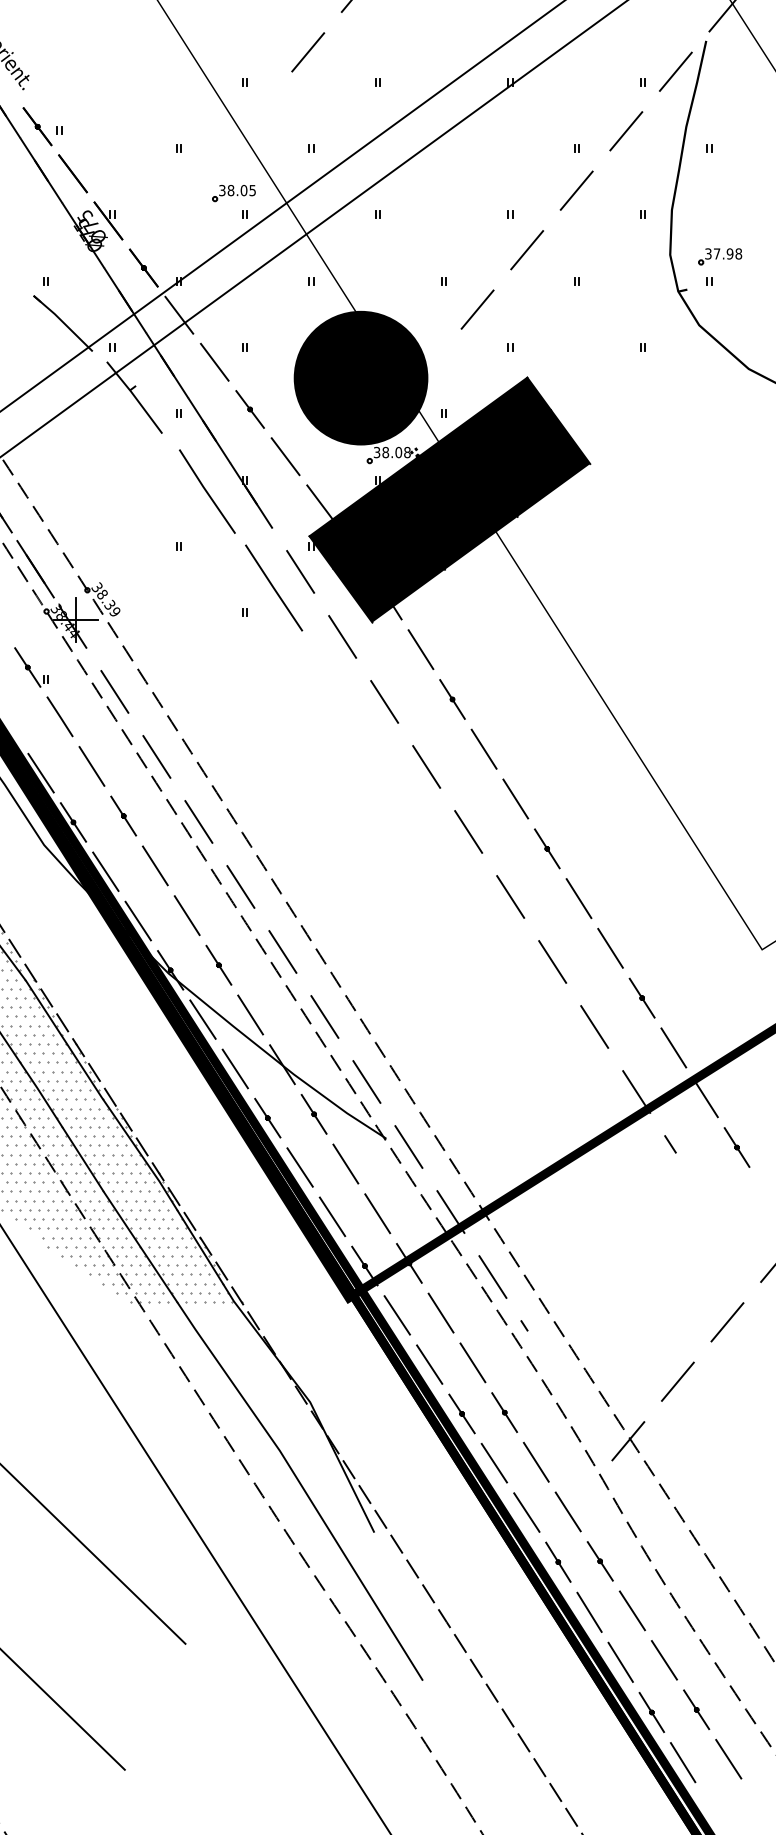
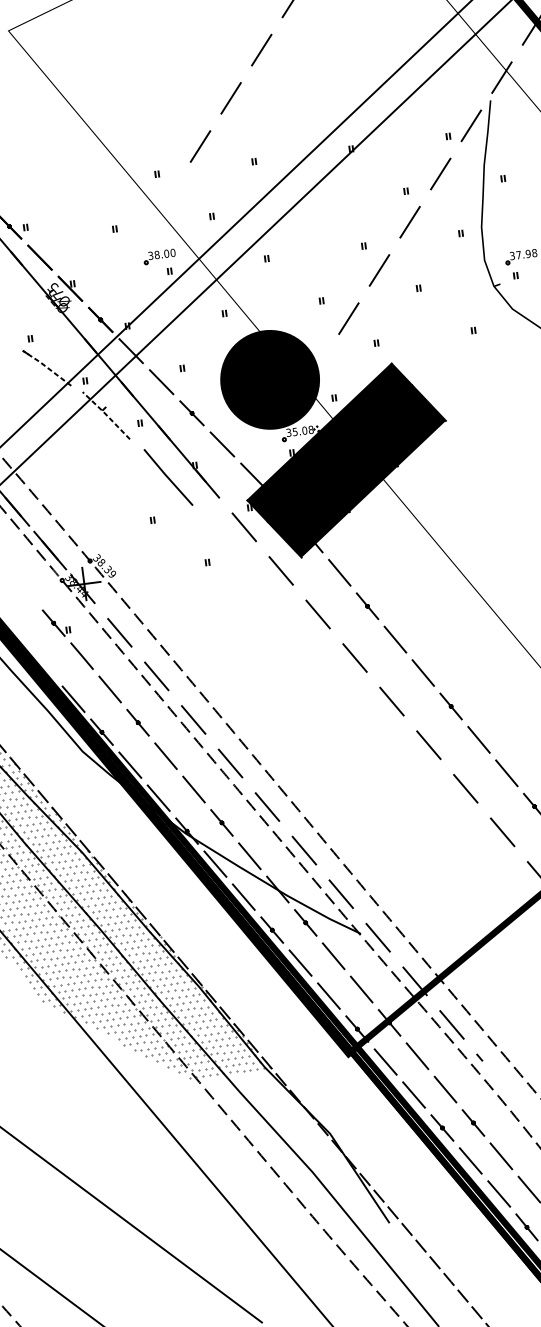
text: (252, 190) -> (172, 252), 38.05 -> 38.00
line: (63, 322) -> (47, 367), solid -> dashed
line: (134, 396) -> (106, 414), solid -> dashed
text: (385, 452) -> (295, 431), 38.08 -> 35.08
line: (274, 587) -> (226, 541), removed

